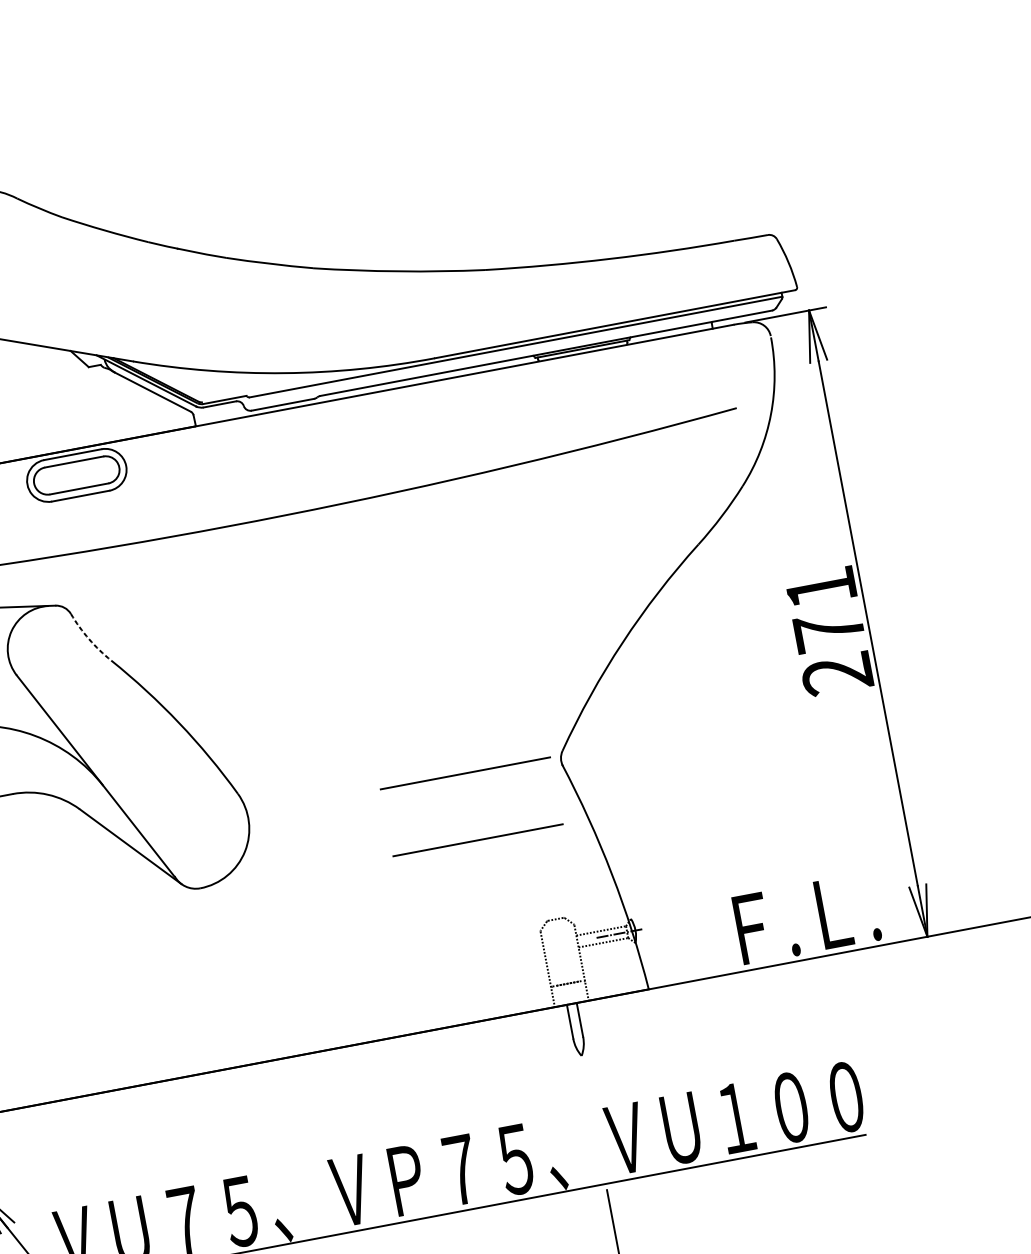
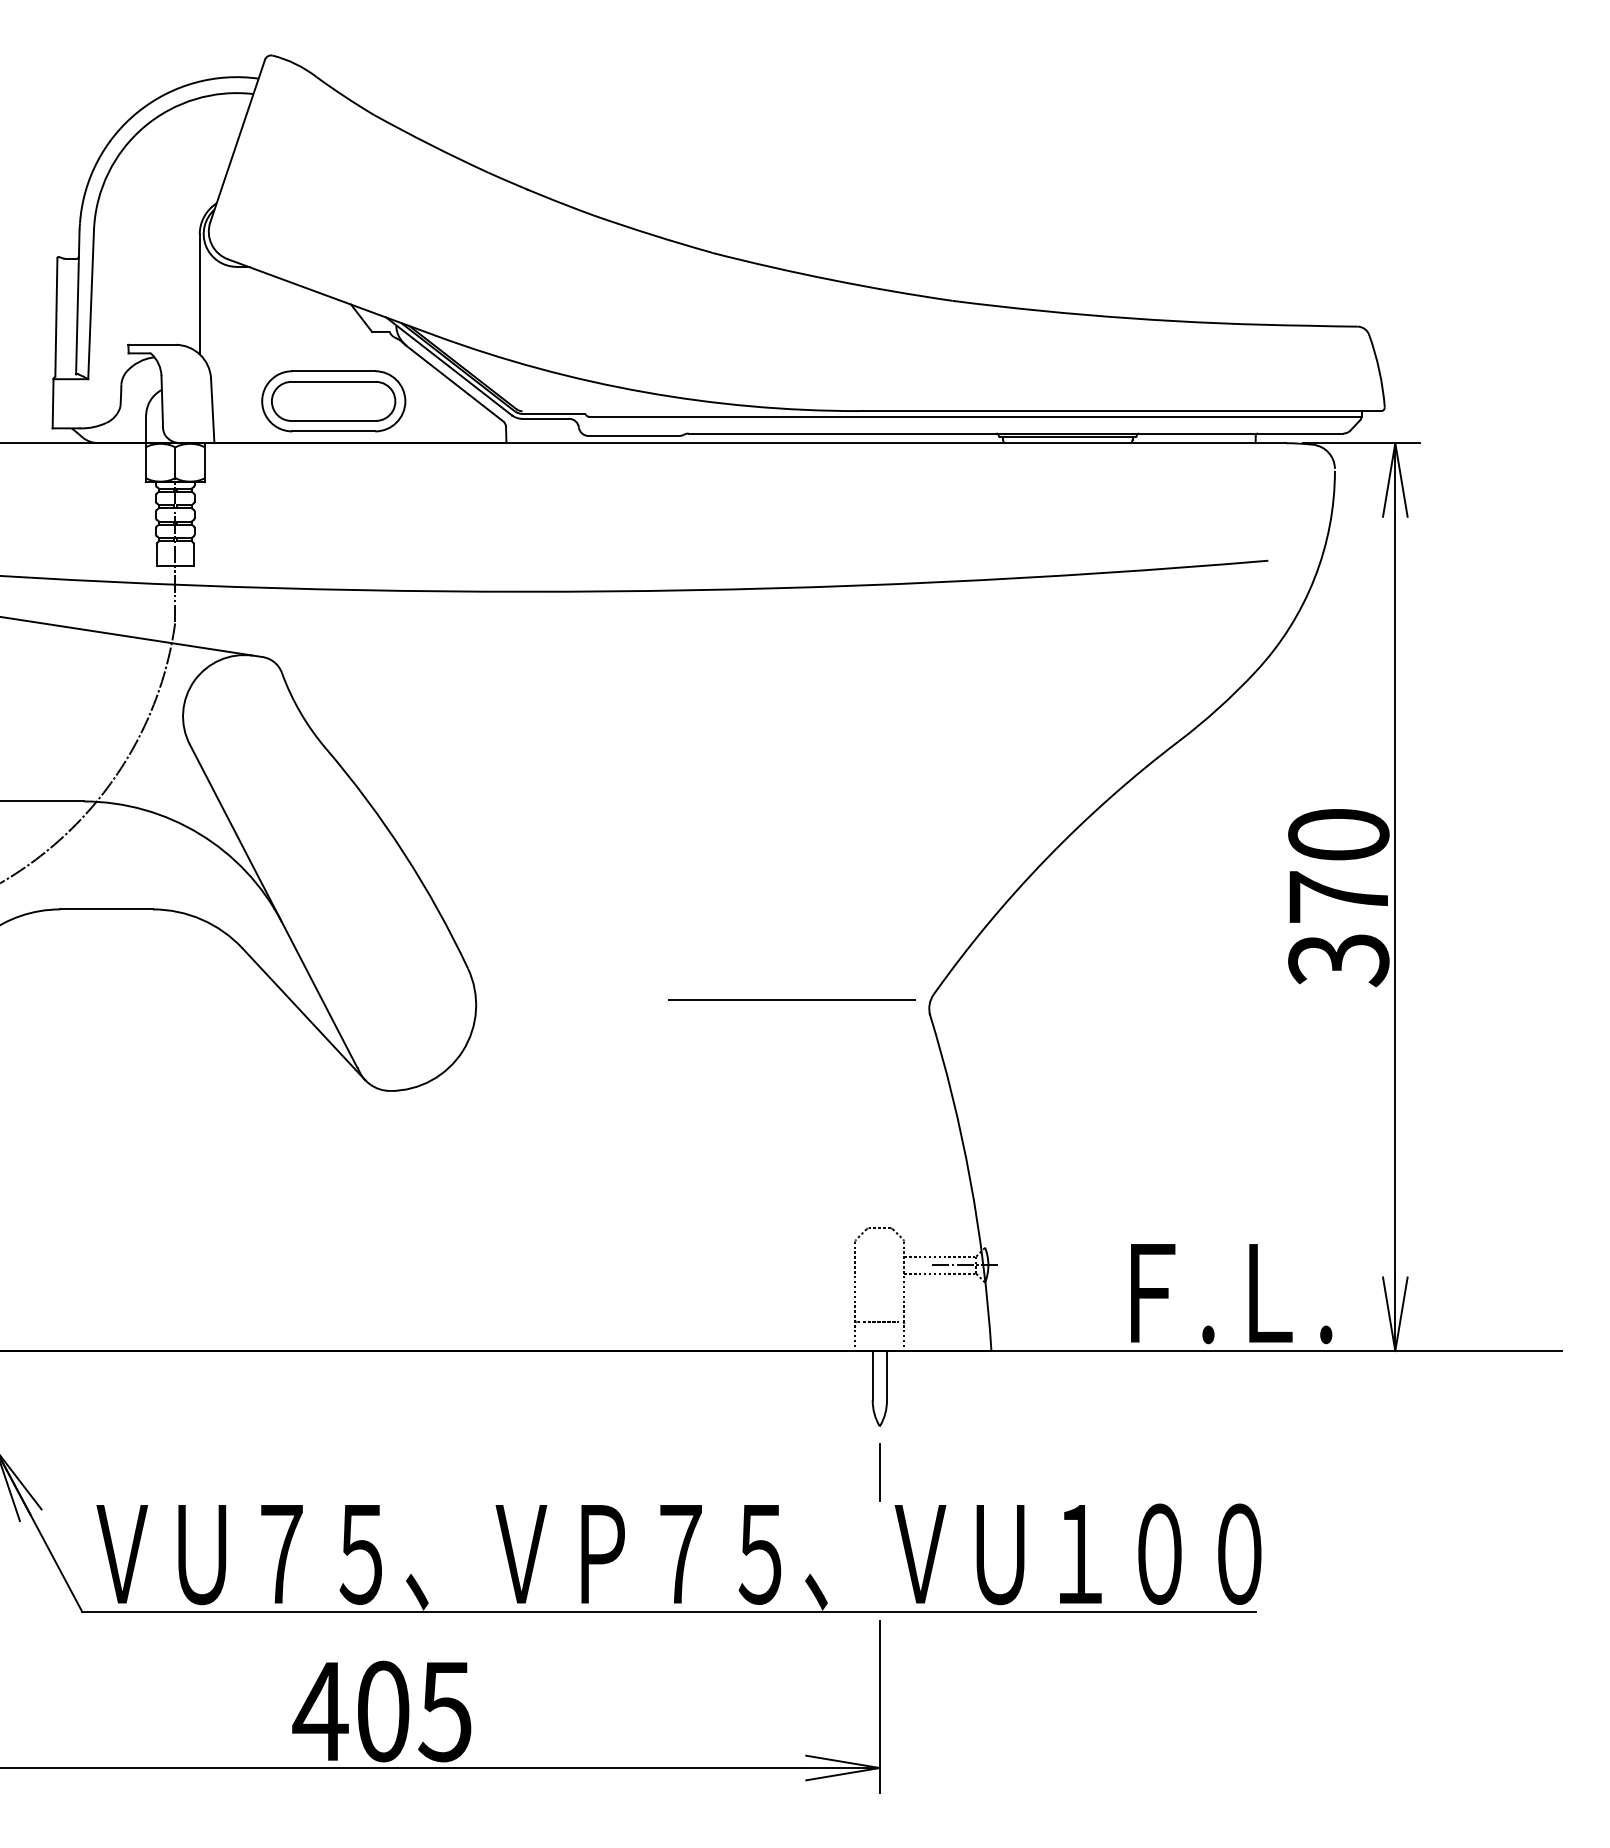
part: (76, 475) -> (333, 401), moved
text: (829, 631) -> (1338, 898), 271 -> 370
arc: (88, 638) -> (300, 712), dashed -> solid
line: (477, 839) -> (791, 1096), removed
line: (587, 1087) -> (879, 1471), added

